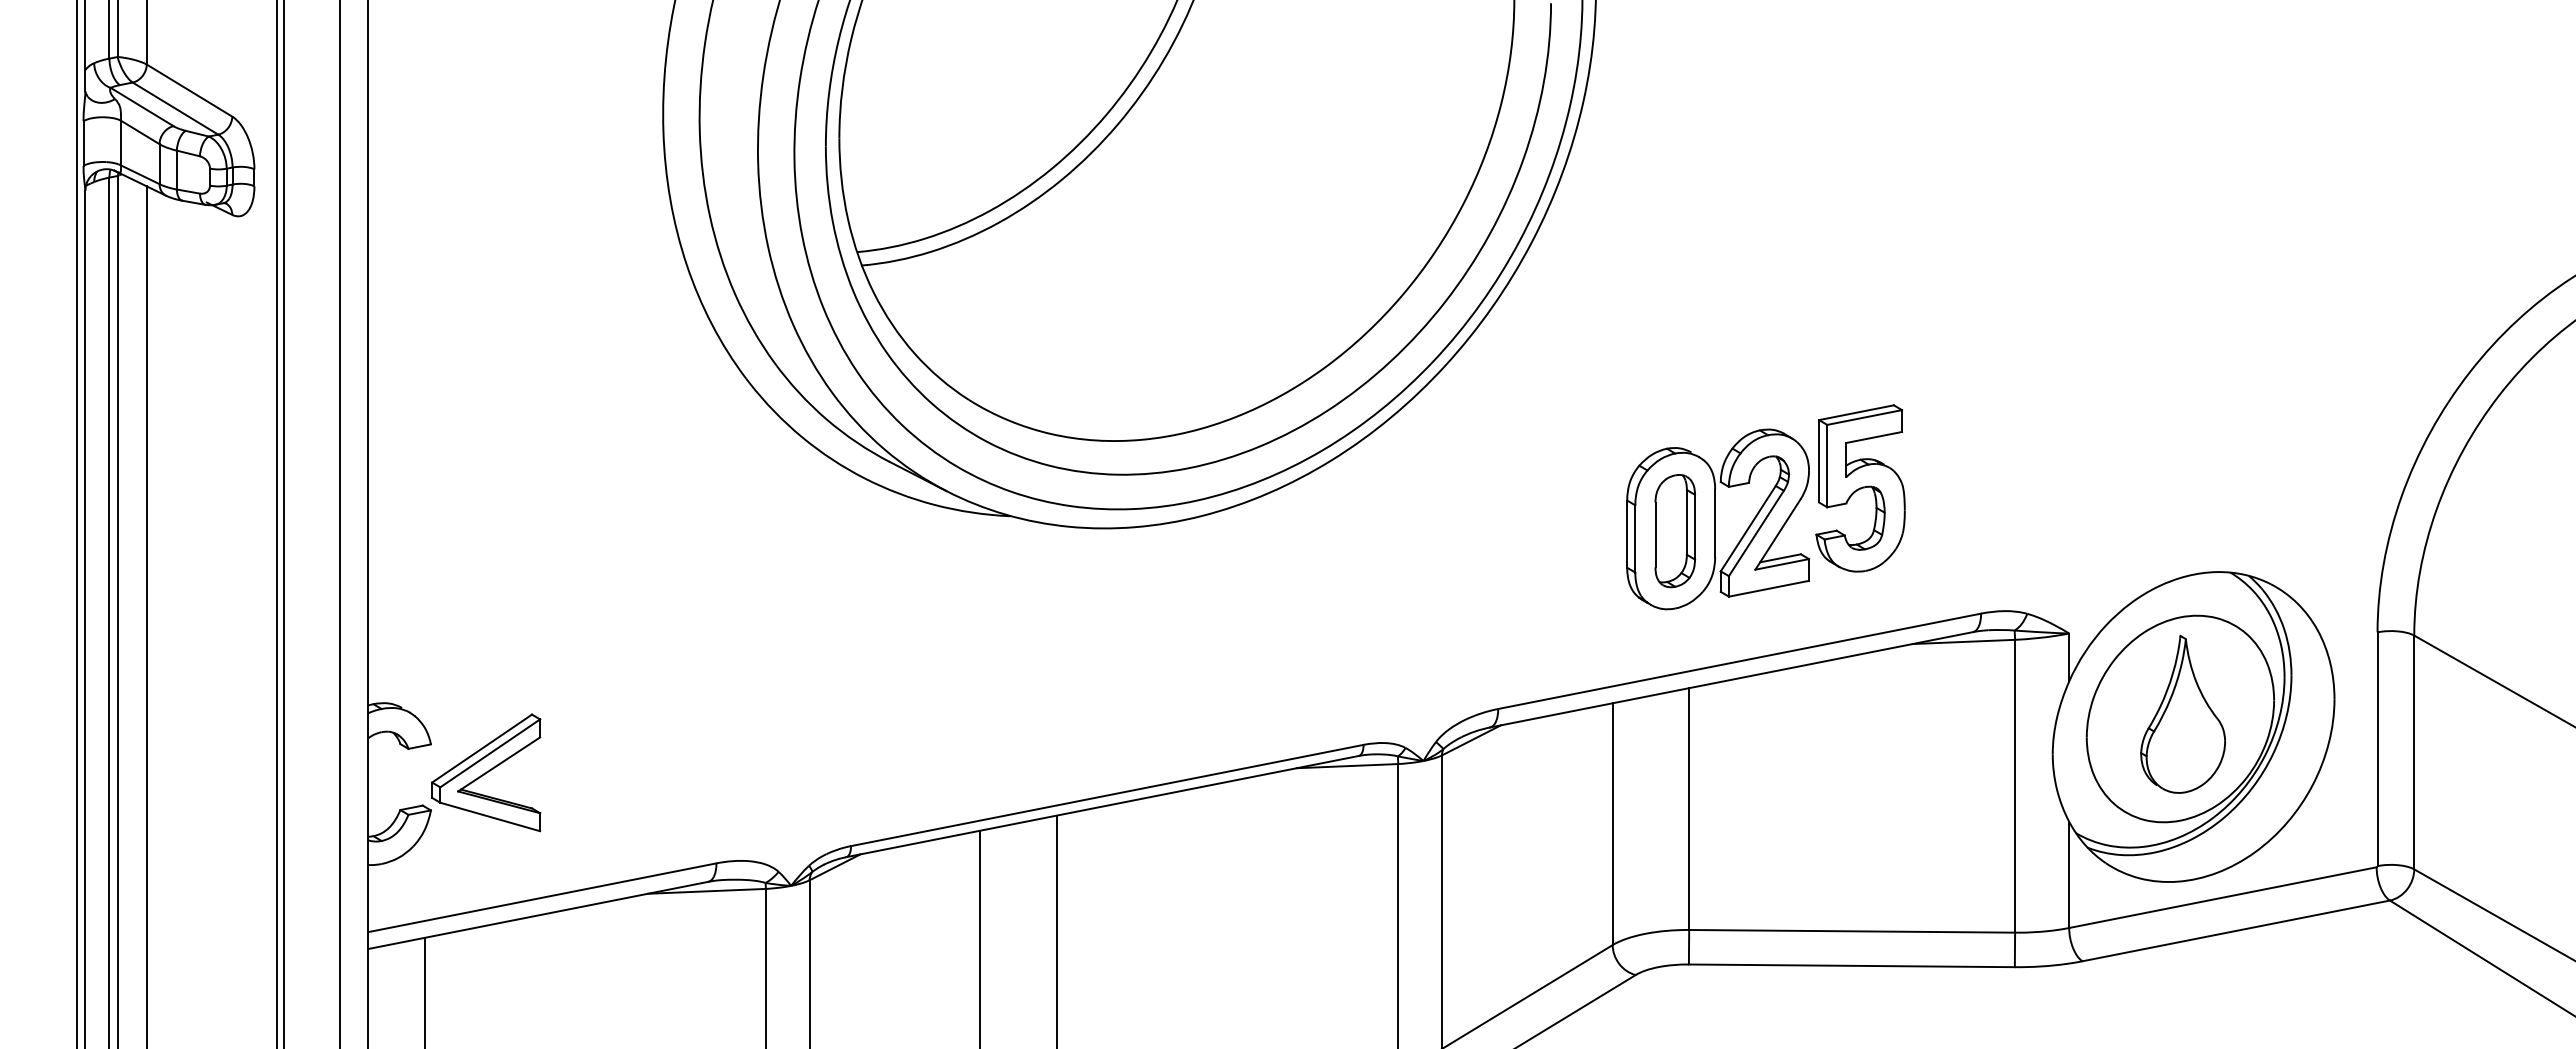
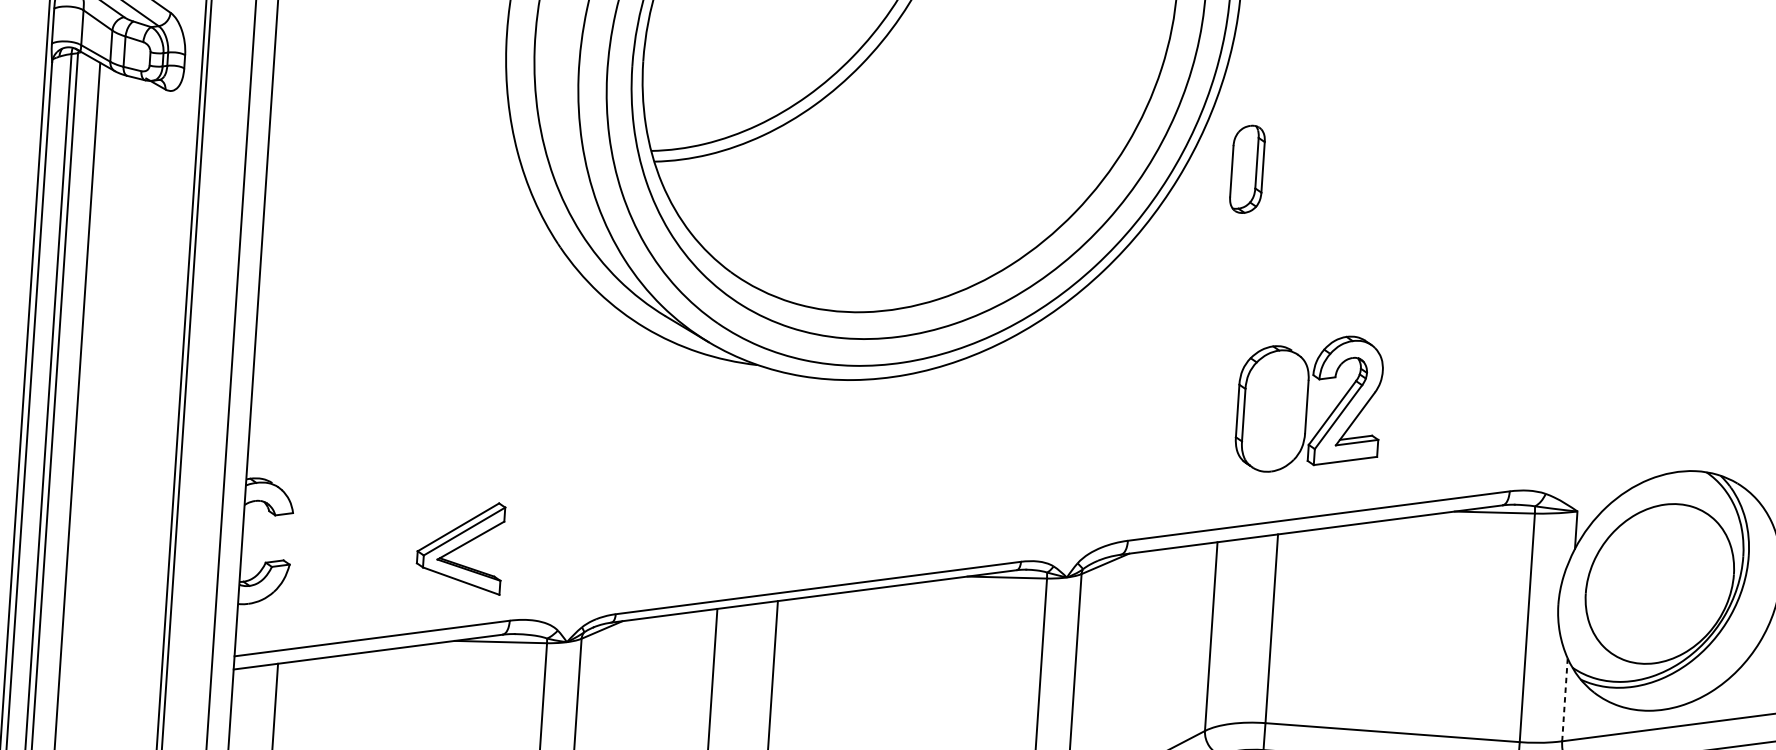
part: (1860, 488) -> (1422, 387), removed
part: (1675, 531) -> (1247, 169), moved
part: (2182, 713) -> (1661, 579), removed
part: (486, 772) -> (460, 546), moved
line: (2069, 875) -> (1565, 700), solid -> dashed

